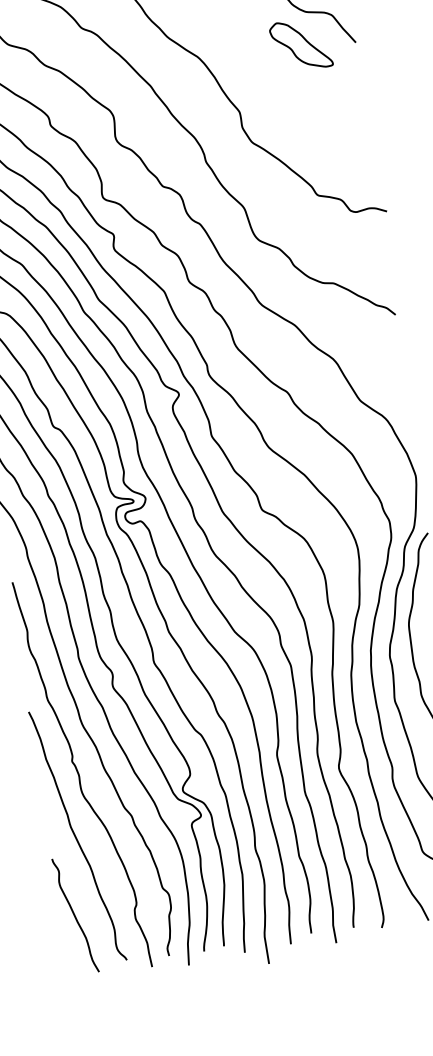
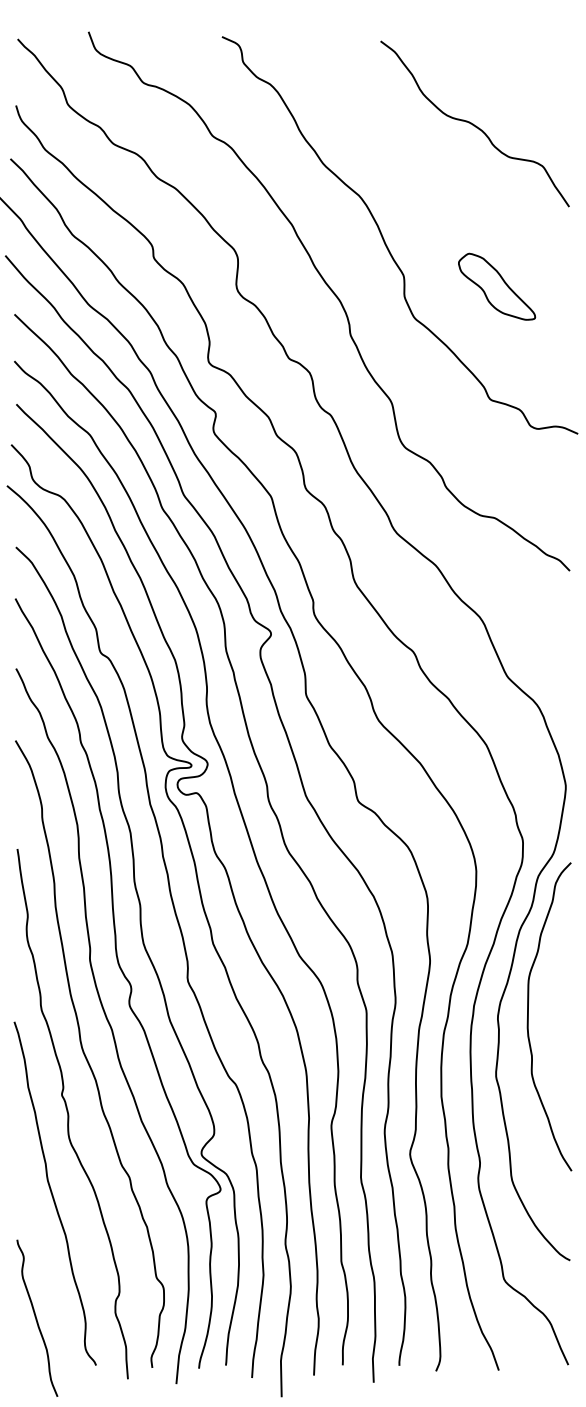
part: (301, 44) -> (497, 286), moved
curve: (74, 915) -> (36, 1317), moved

